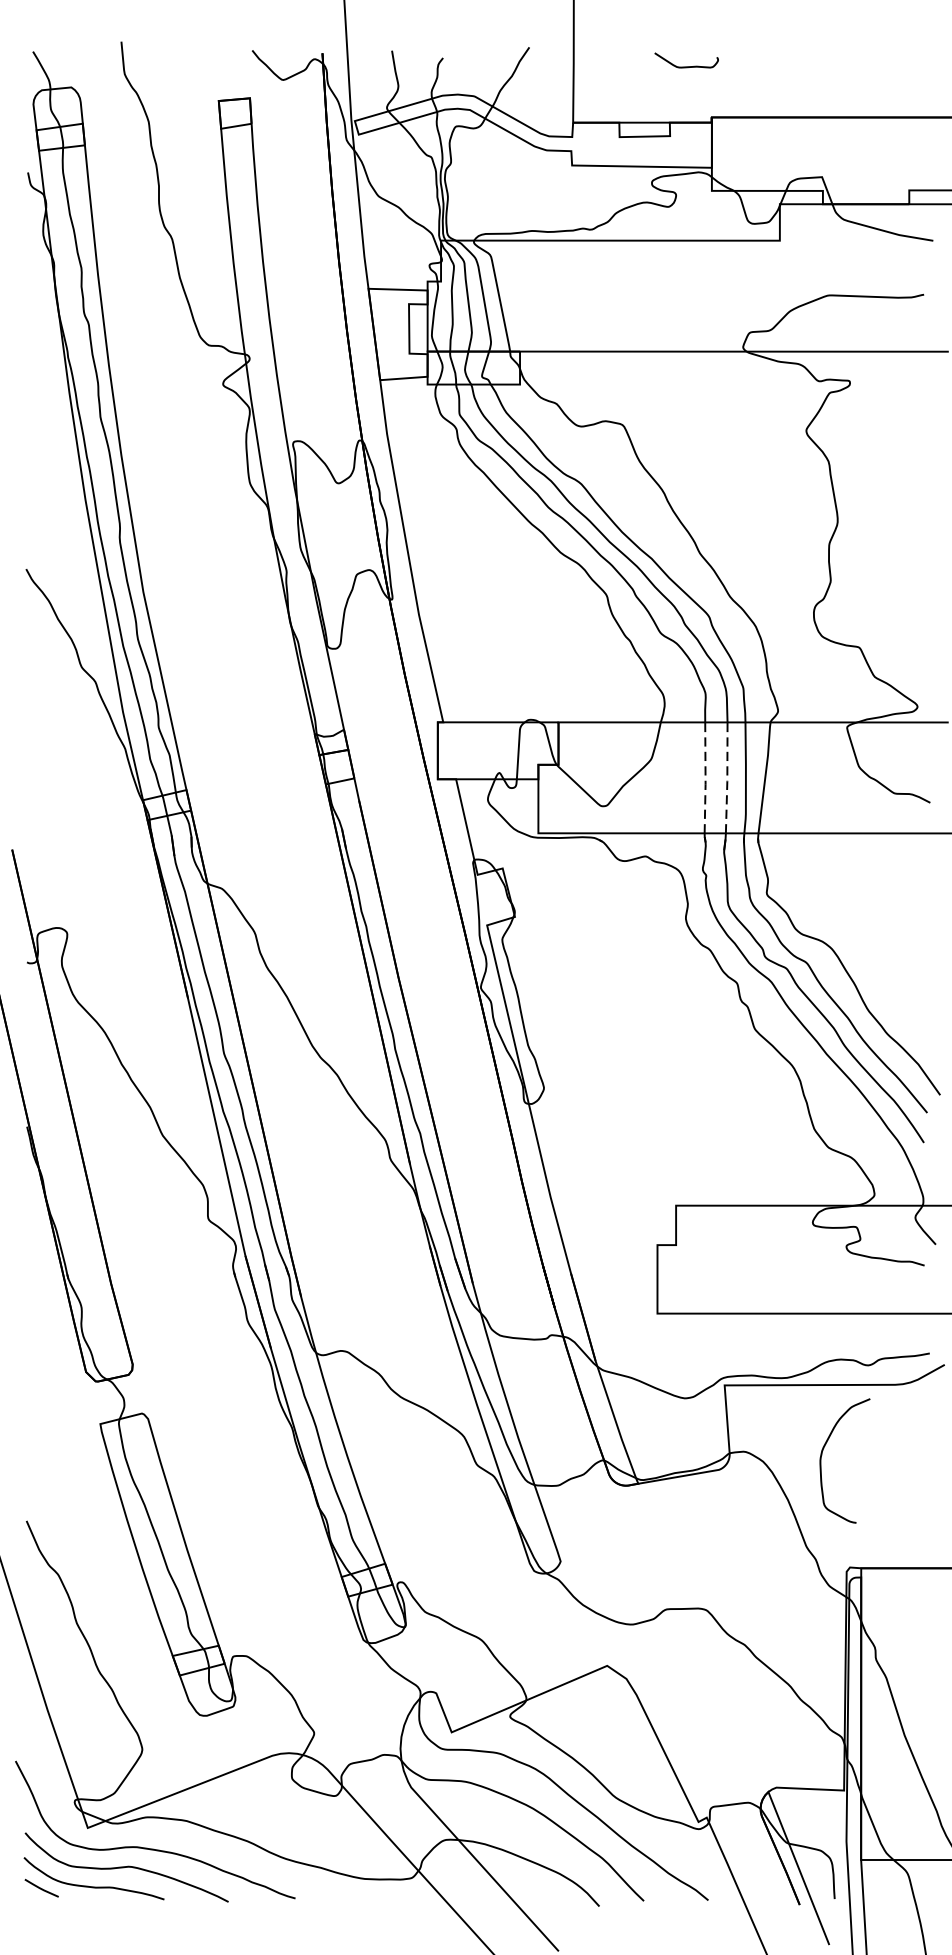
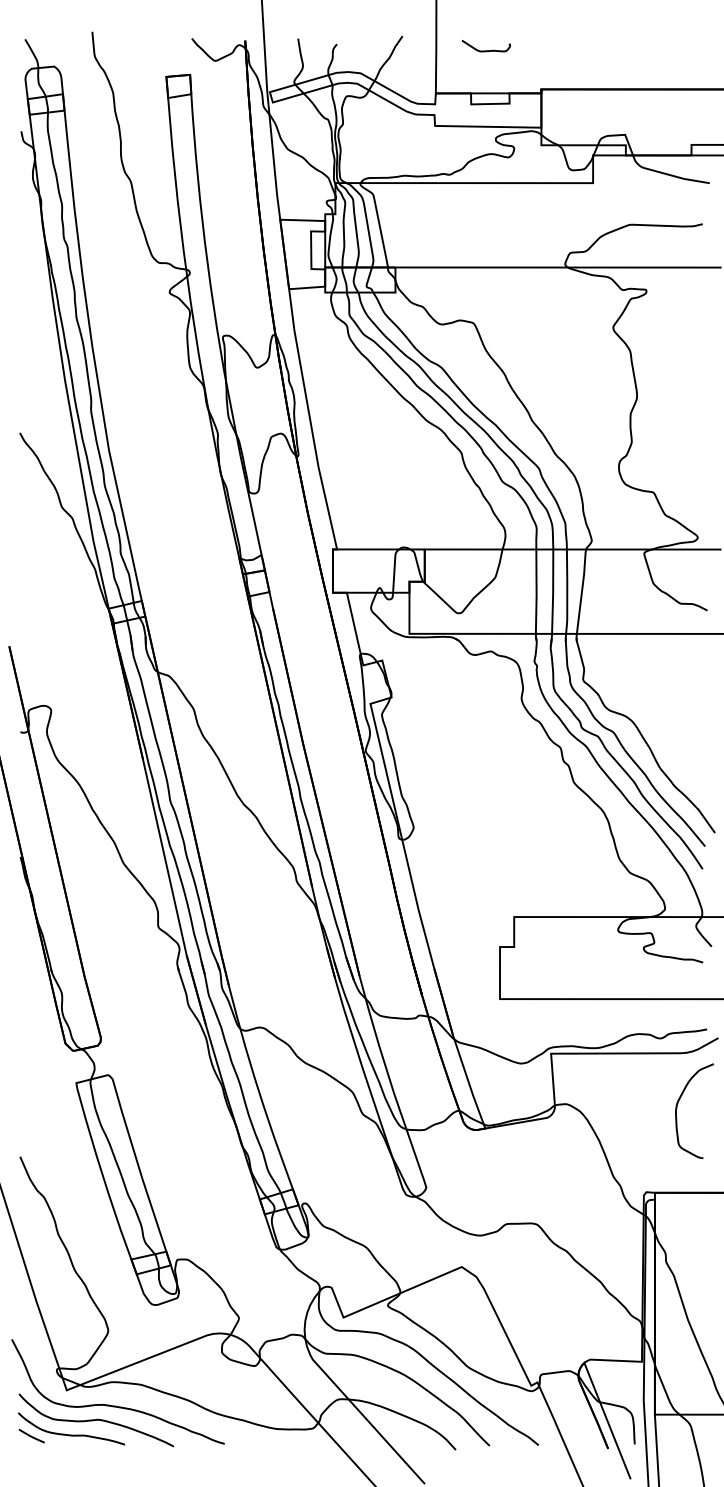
curve: (685, 66) -> (485, 50), moved
line: (705, 778) -> (536, 592), dashed -> solid
line: (727, 778) -> (553, 592), dashed -> solid
curve: (822, 1457) -> (677, 1108), moved

